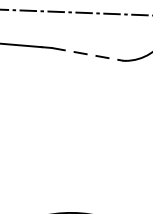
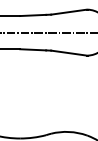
line: (88, 55) -> (69, 53), dashed -> solid

